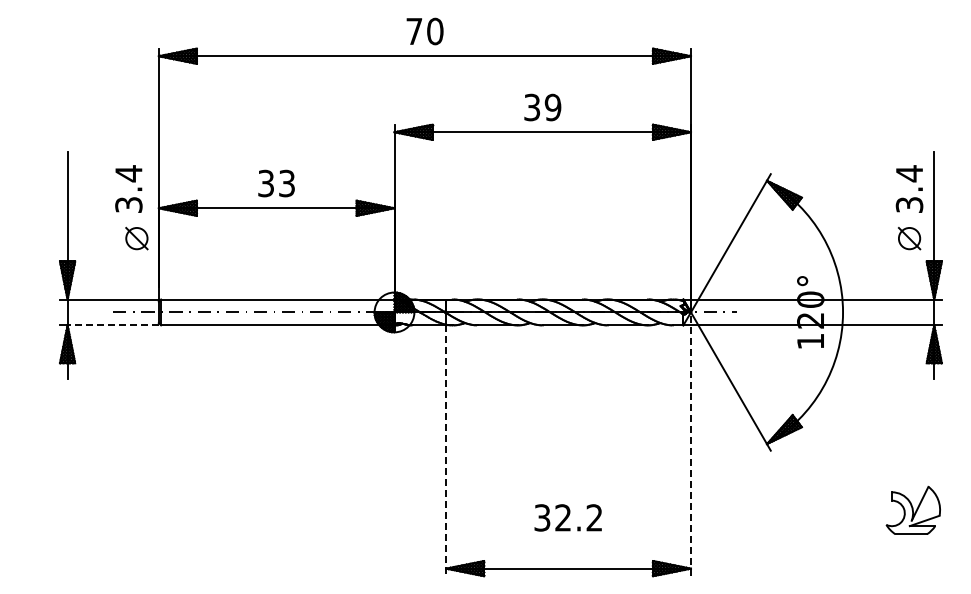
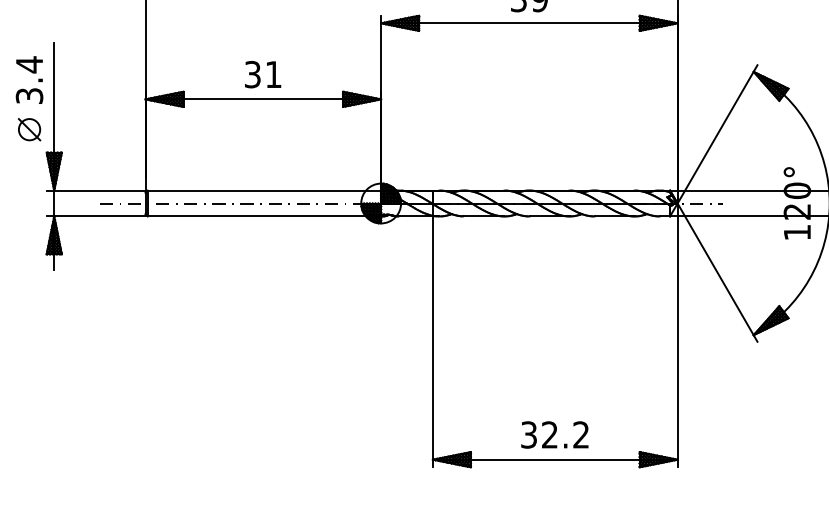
text: (286, 183) -> (273, 74), 33 -> 31
text: (128, 188) -> (29, 79), moved
part: (136, 238) -> (29, 129), moved
line: (113, 325) -> (100, 216), dashed -> solid
line: (690, 444) -> (677, 335), dashed -> solid
line: (446, 451) -> (433, 342), dashed -> solid
text: (567, 517) -> (554, 434), moved

